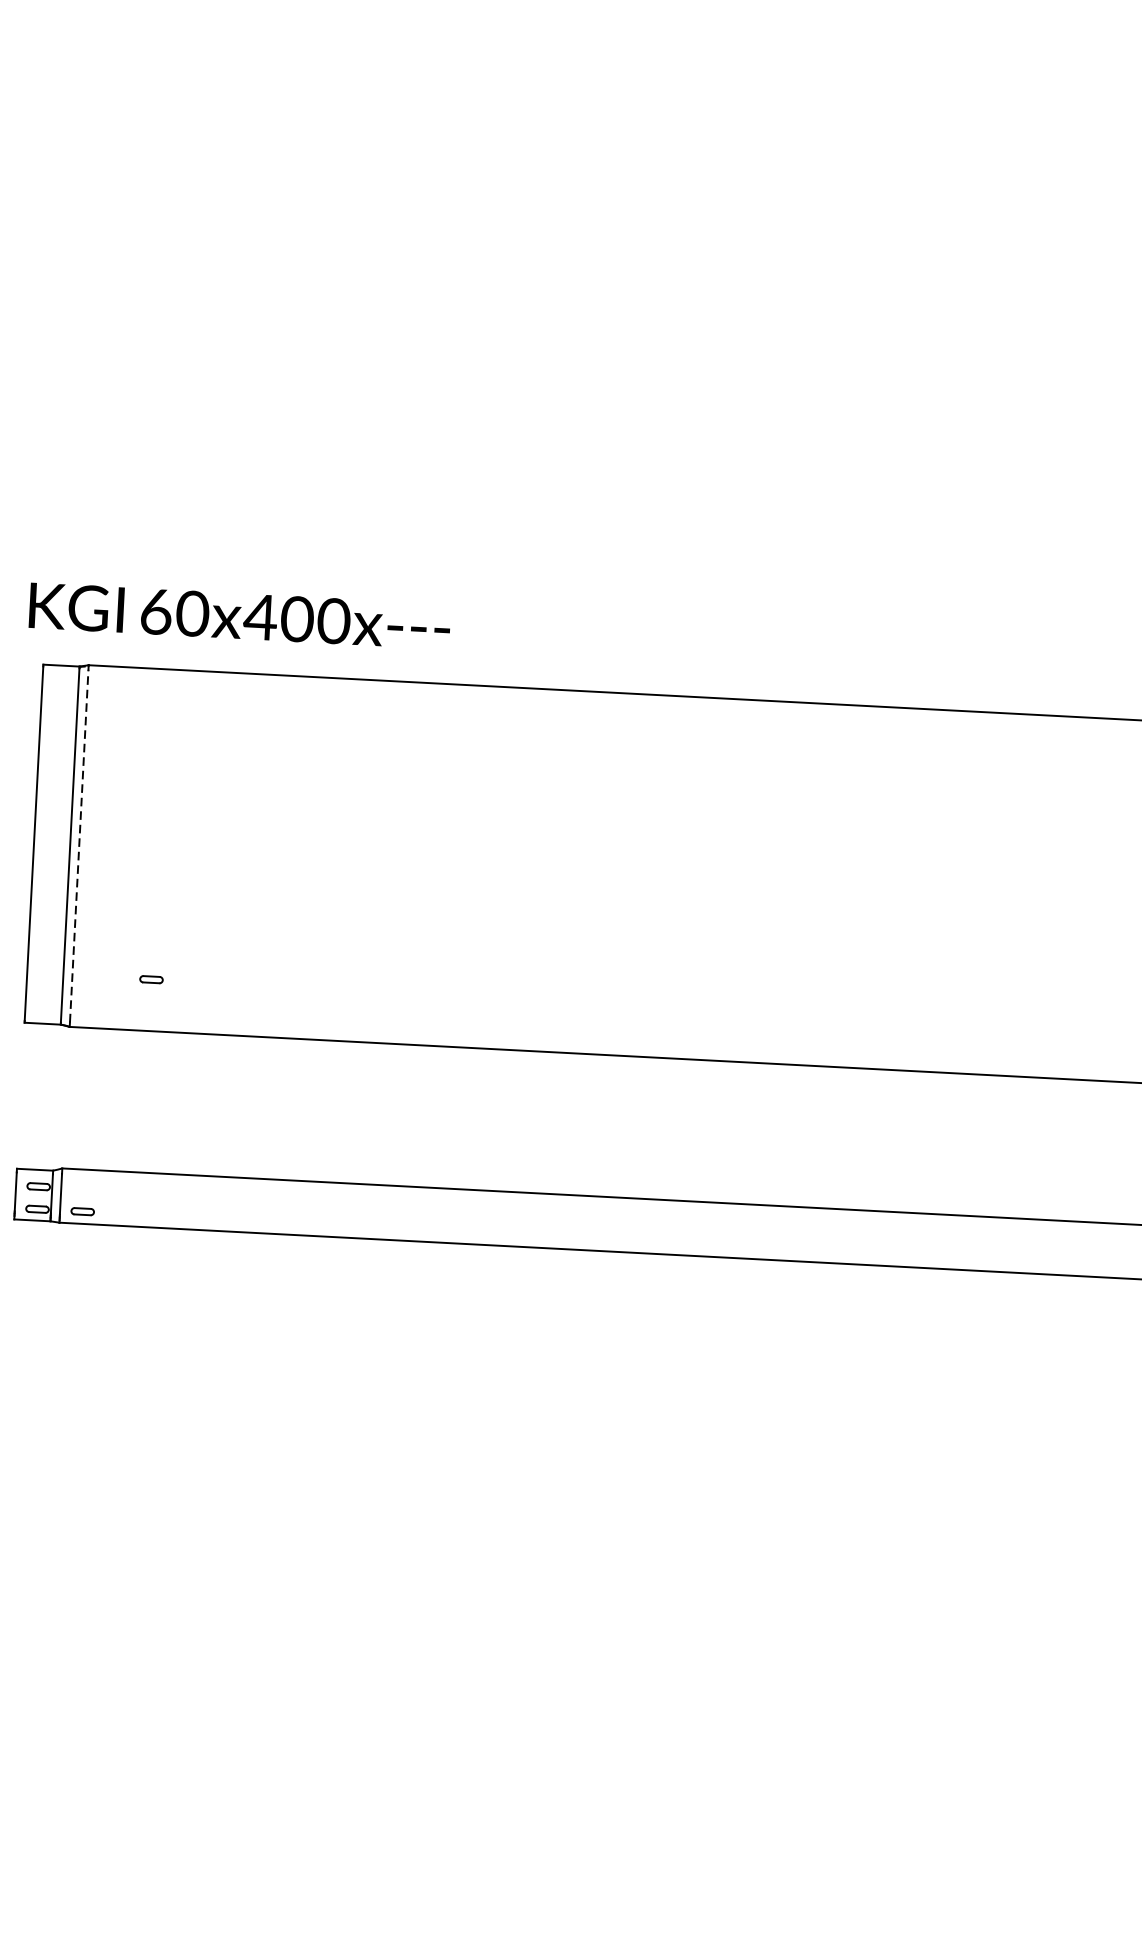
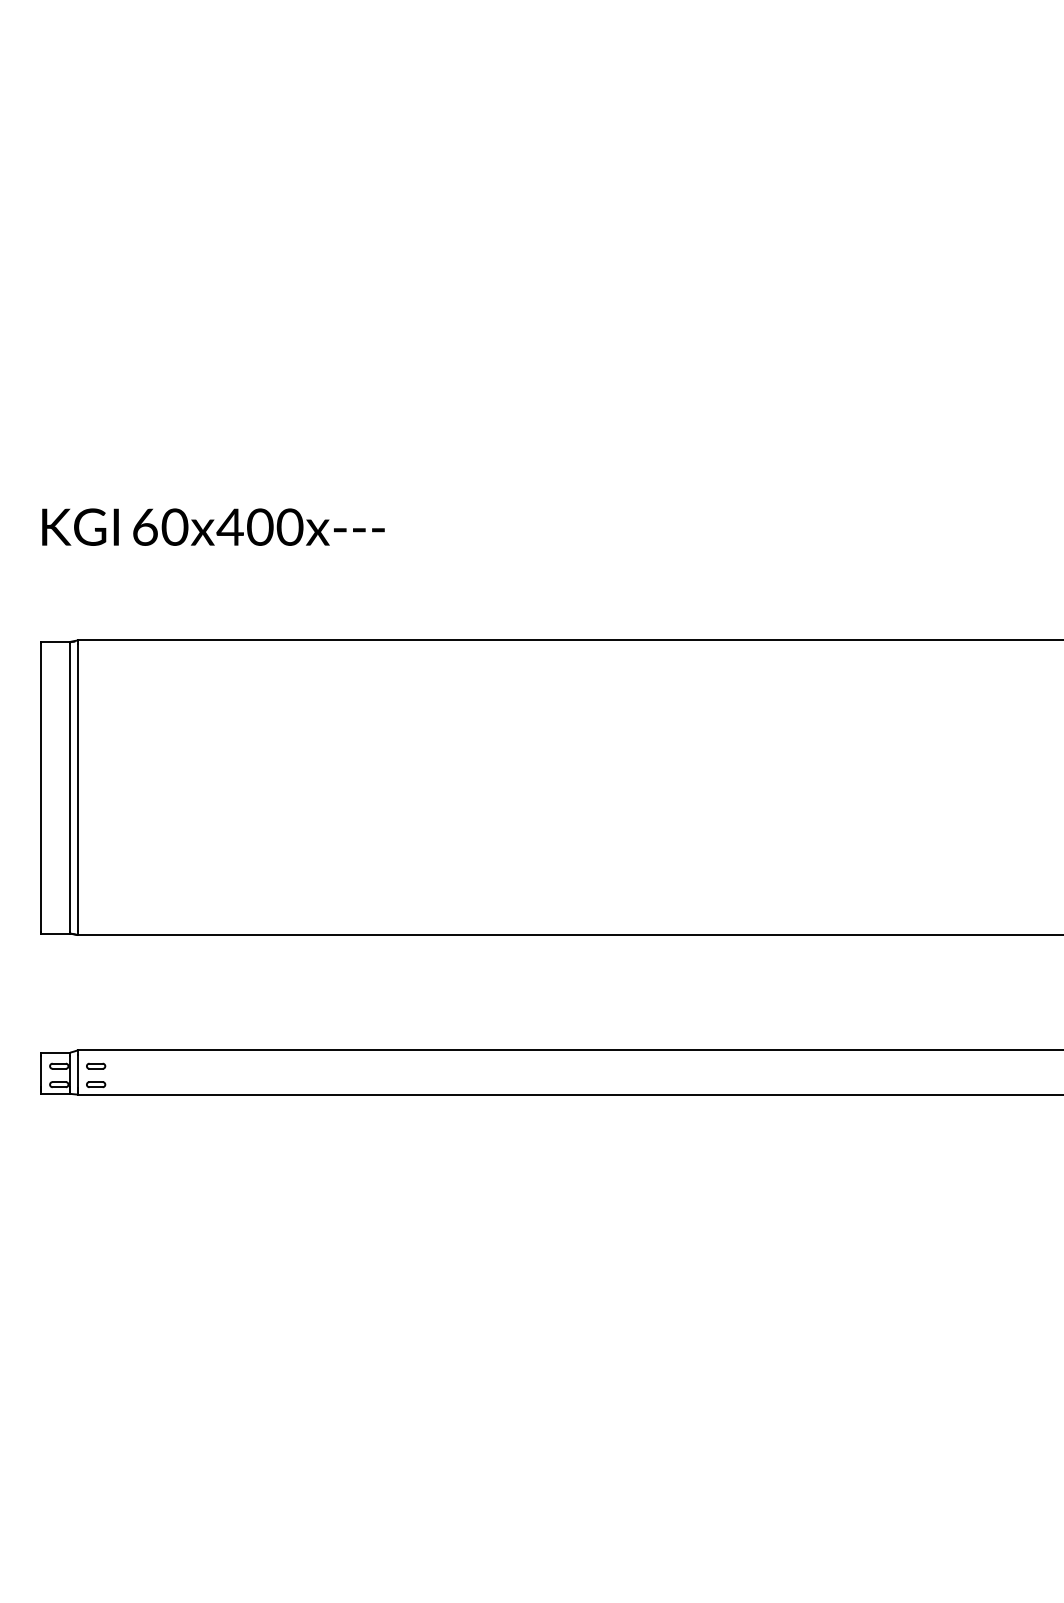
text: (240, 615) -> (213, 526), moved
line: (79, 845) -> (77, 787), dashed -> solid
part: (152, 978) -> (96, 1065), moved

